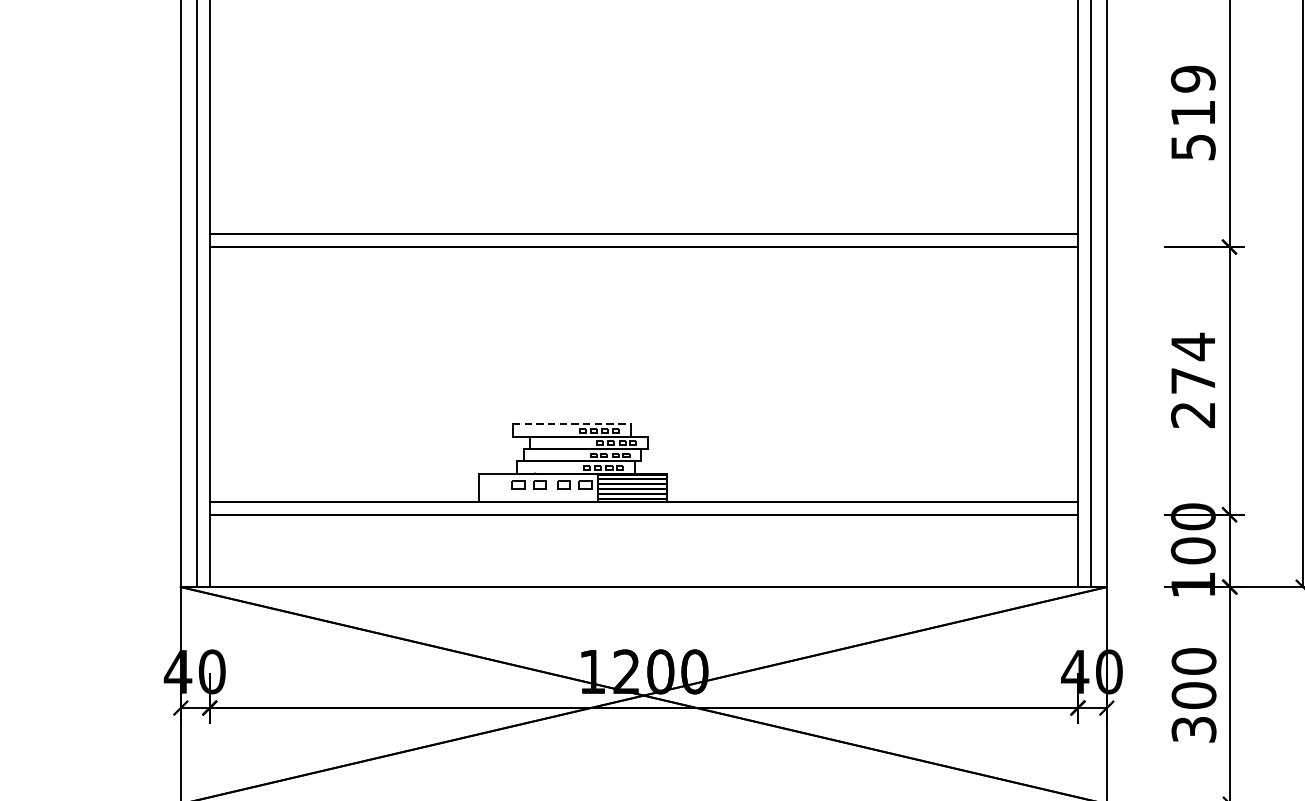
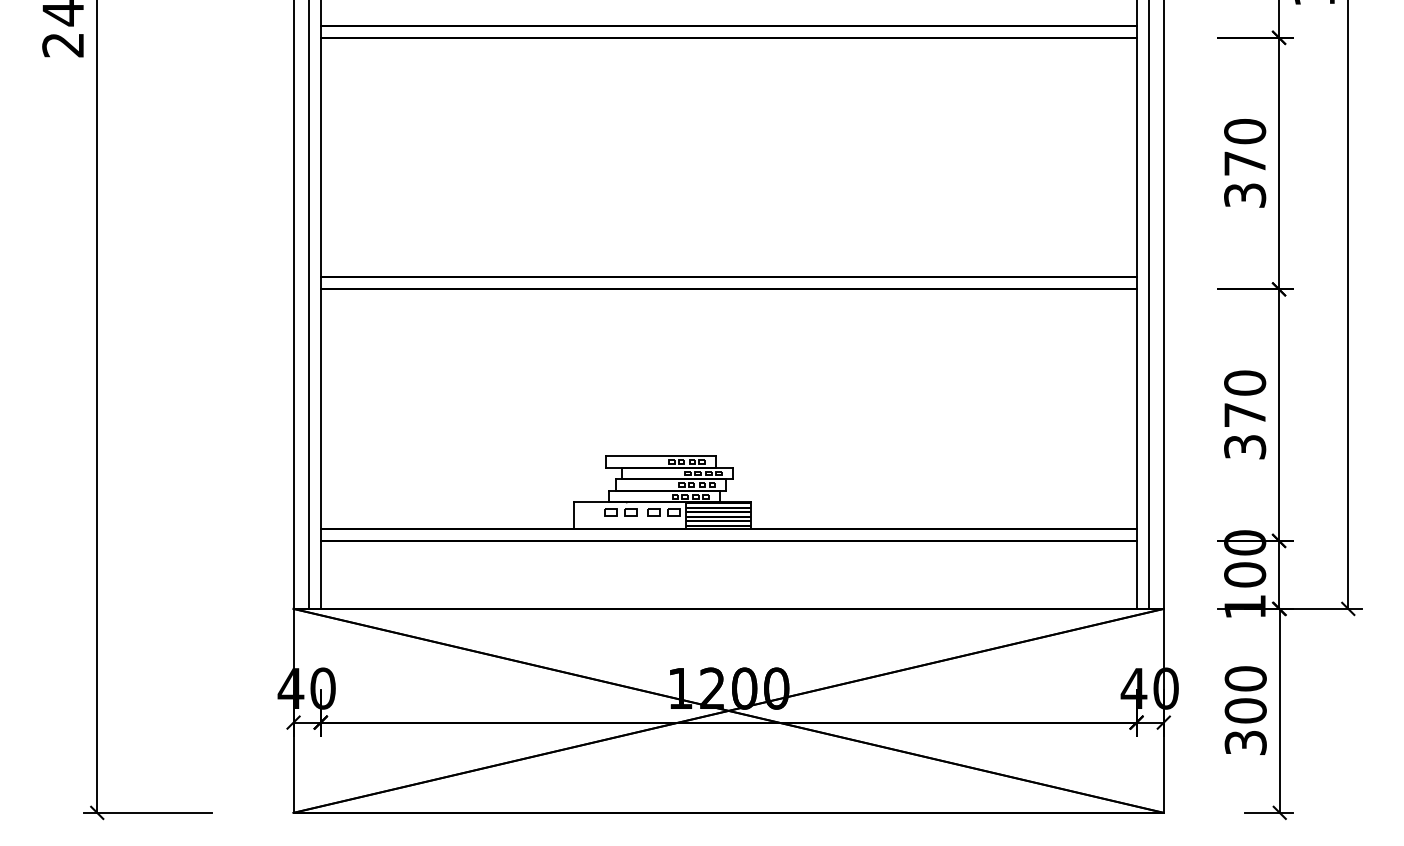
text: (1193, 113) -> (1245, 163), 519 -> 370
text: (1193, 380) -> (1245, 414), 274 -> 370
line: (572, 423) -> (661, 455), dashed -> solid

